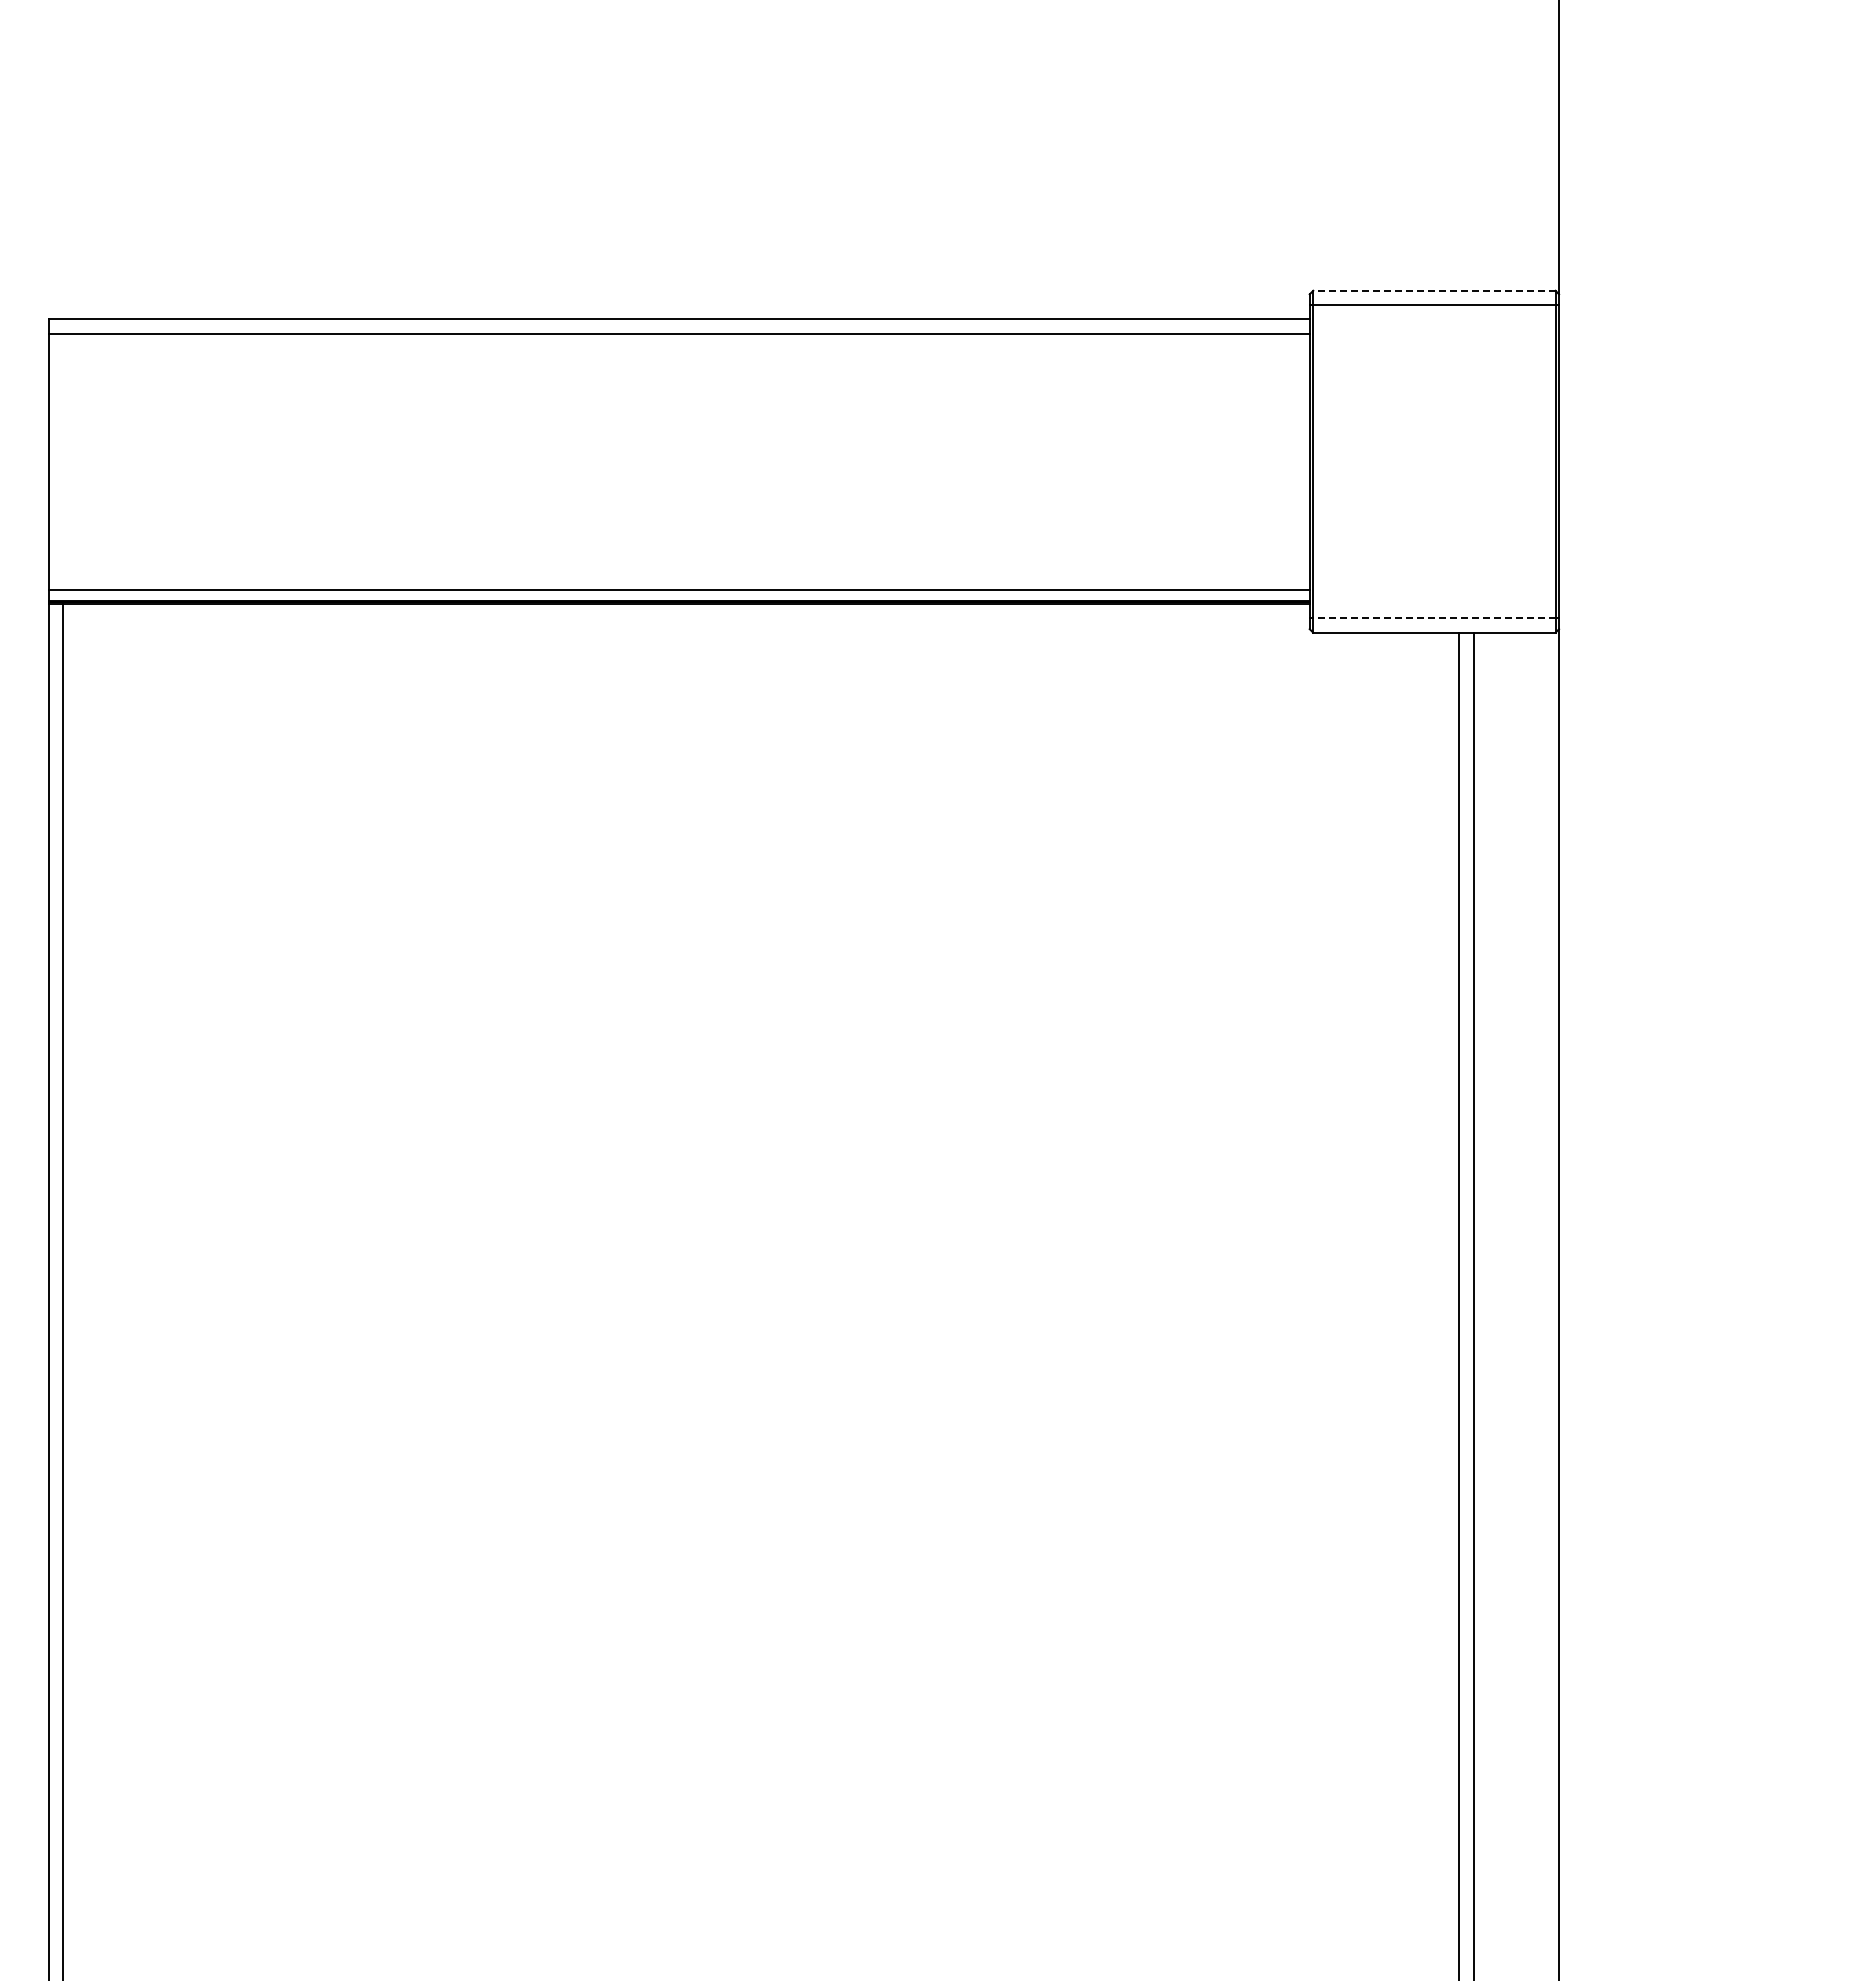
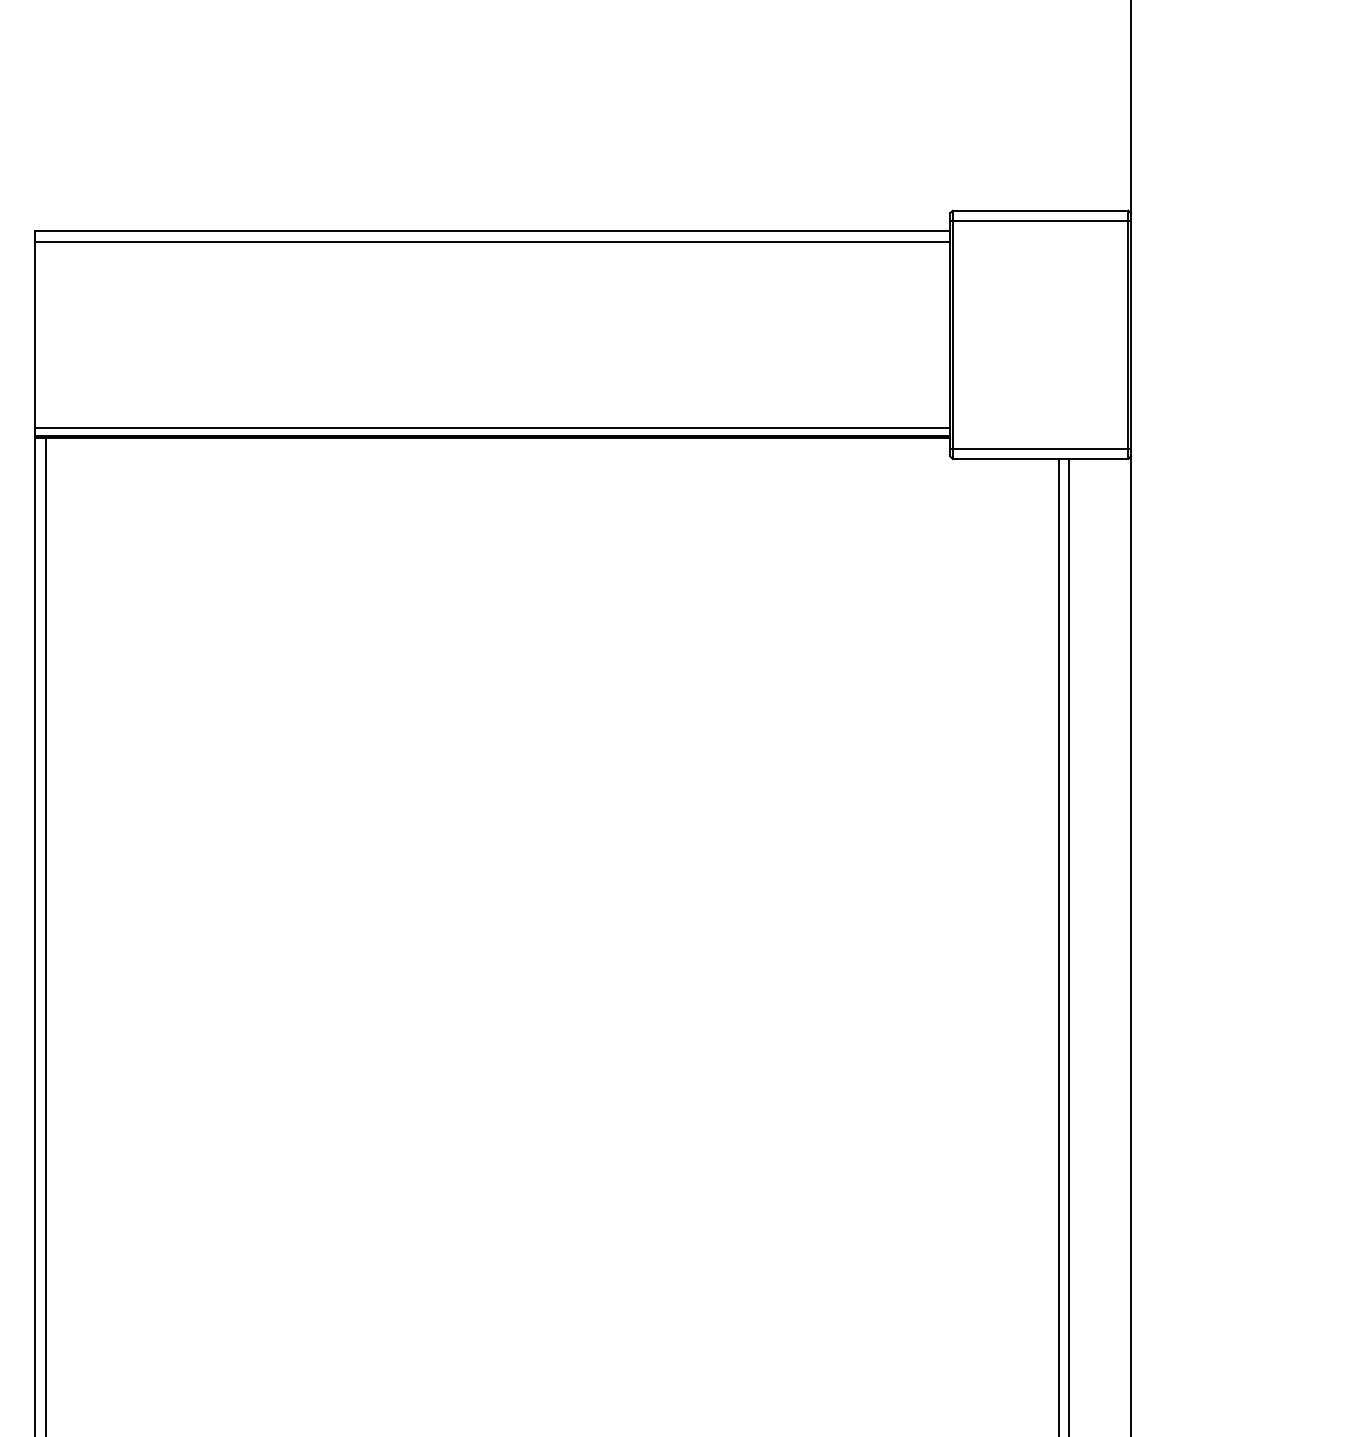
line: (1433, 290) -> (1039, 210), dashed -> solid
line: (1433, 618) -> (1039, 448), dashed -> solid

